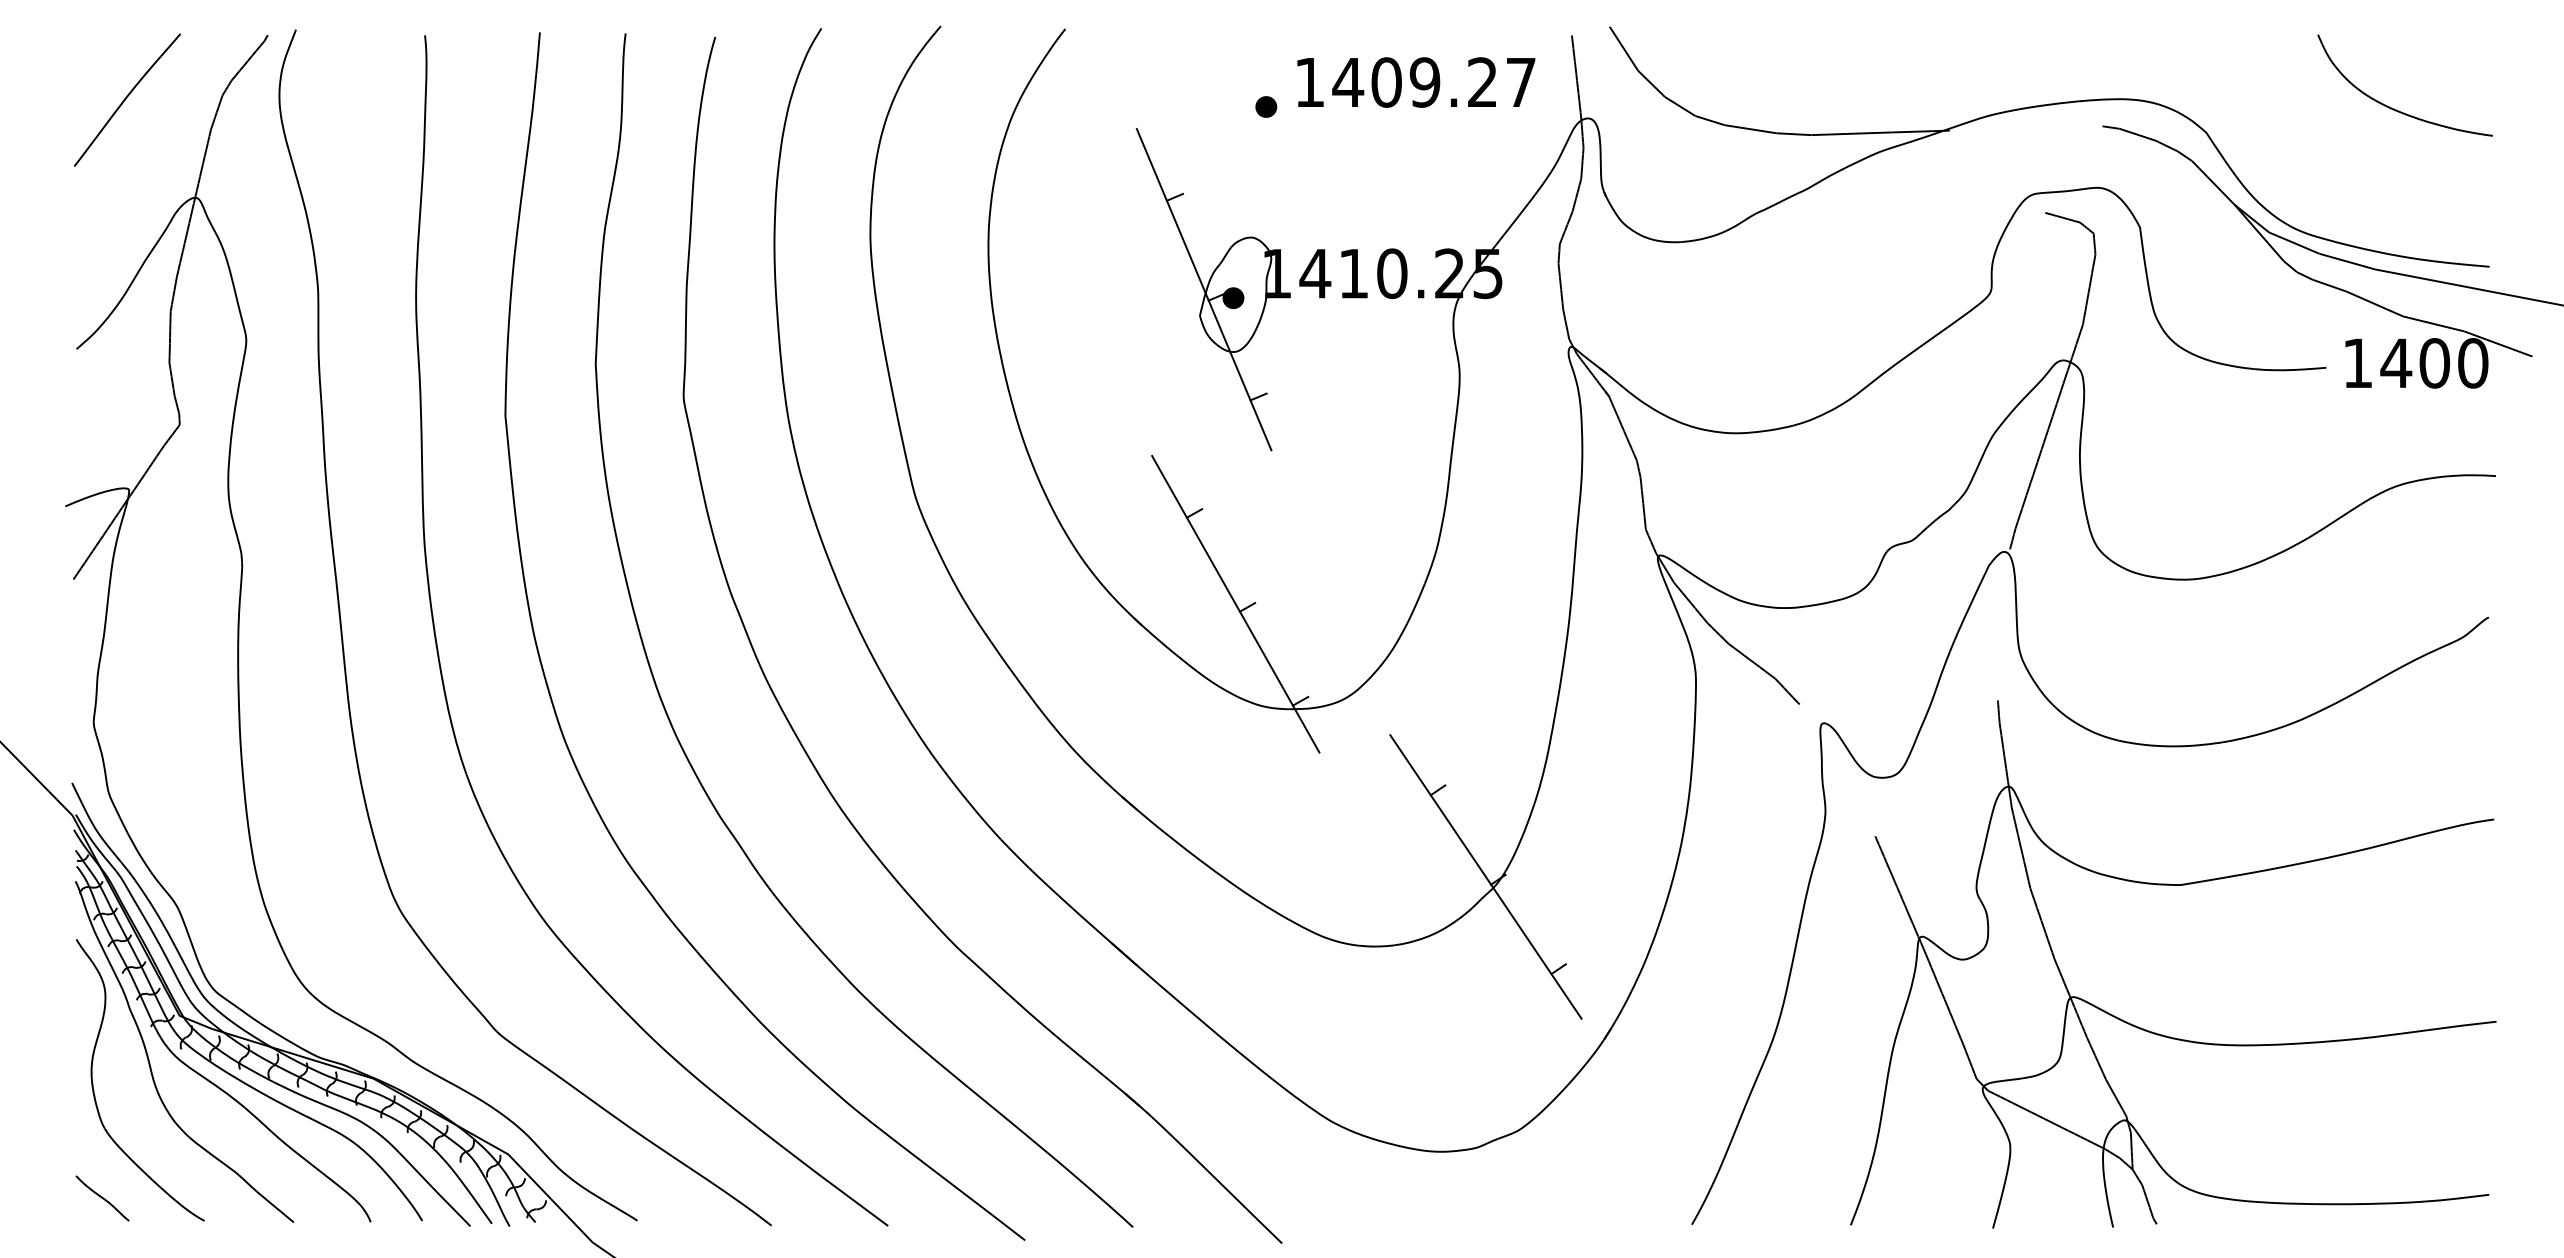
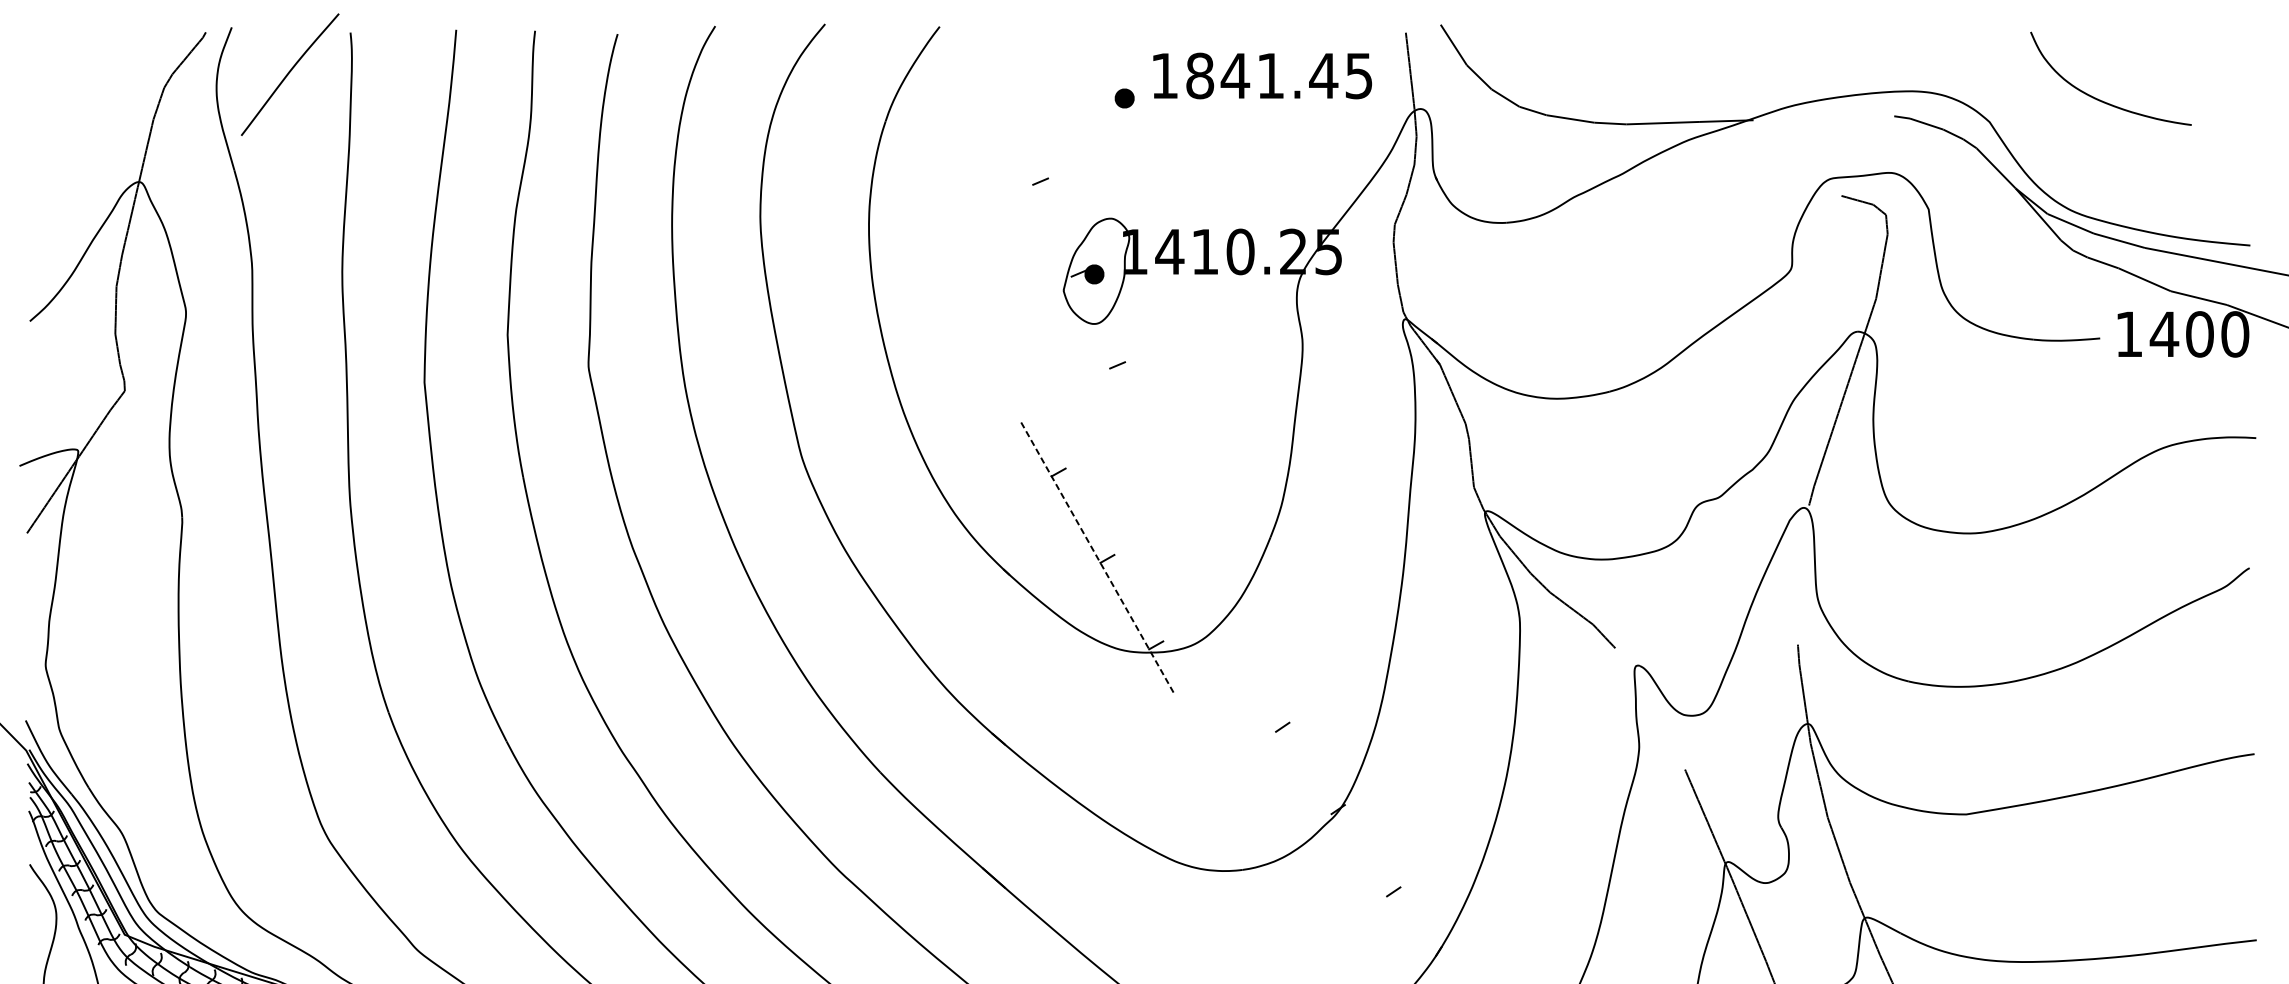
text: (1433, 82) -> (1278, 75), 1409.27 -> 1841.45
curve: (126, 99) -> (289, 74), moved
curve: (2394, 108) -> (2101, 99), moved
line: (1203, 289) -> (1066, 266), removed
line: (1235, 603) -> (1096, 555), solid -> dashed
line: (1485, 876) -> (1326, 806), removed

